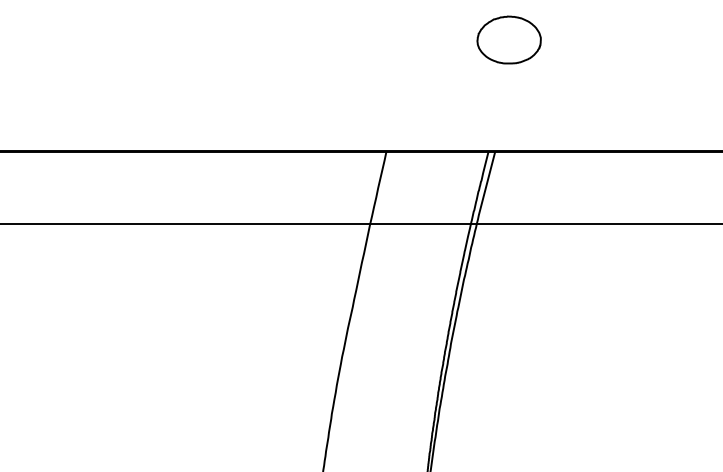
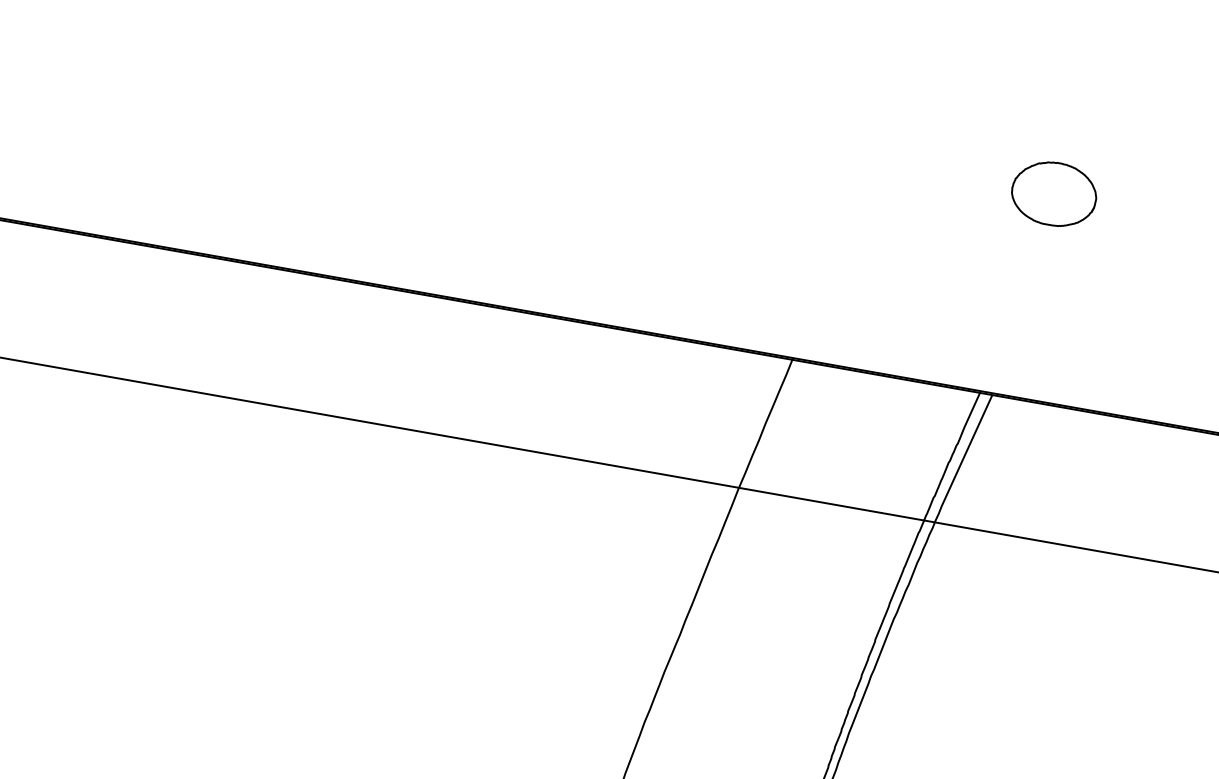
part: (508, 39) -> (1053, 192), size x0.71

